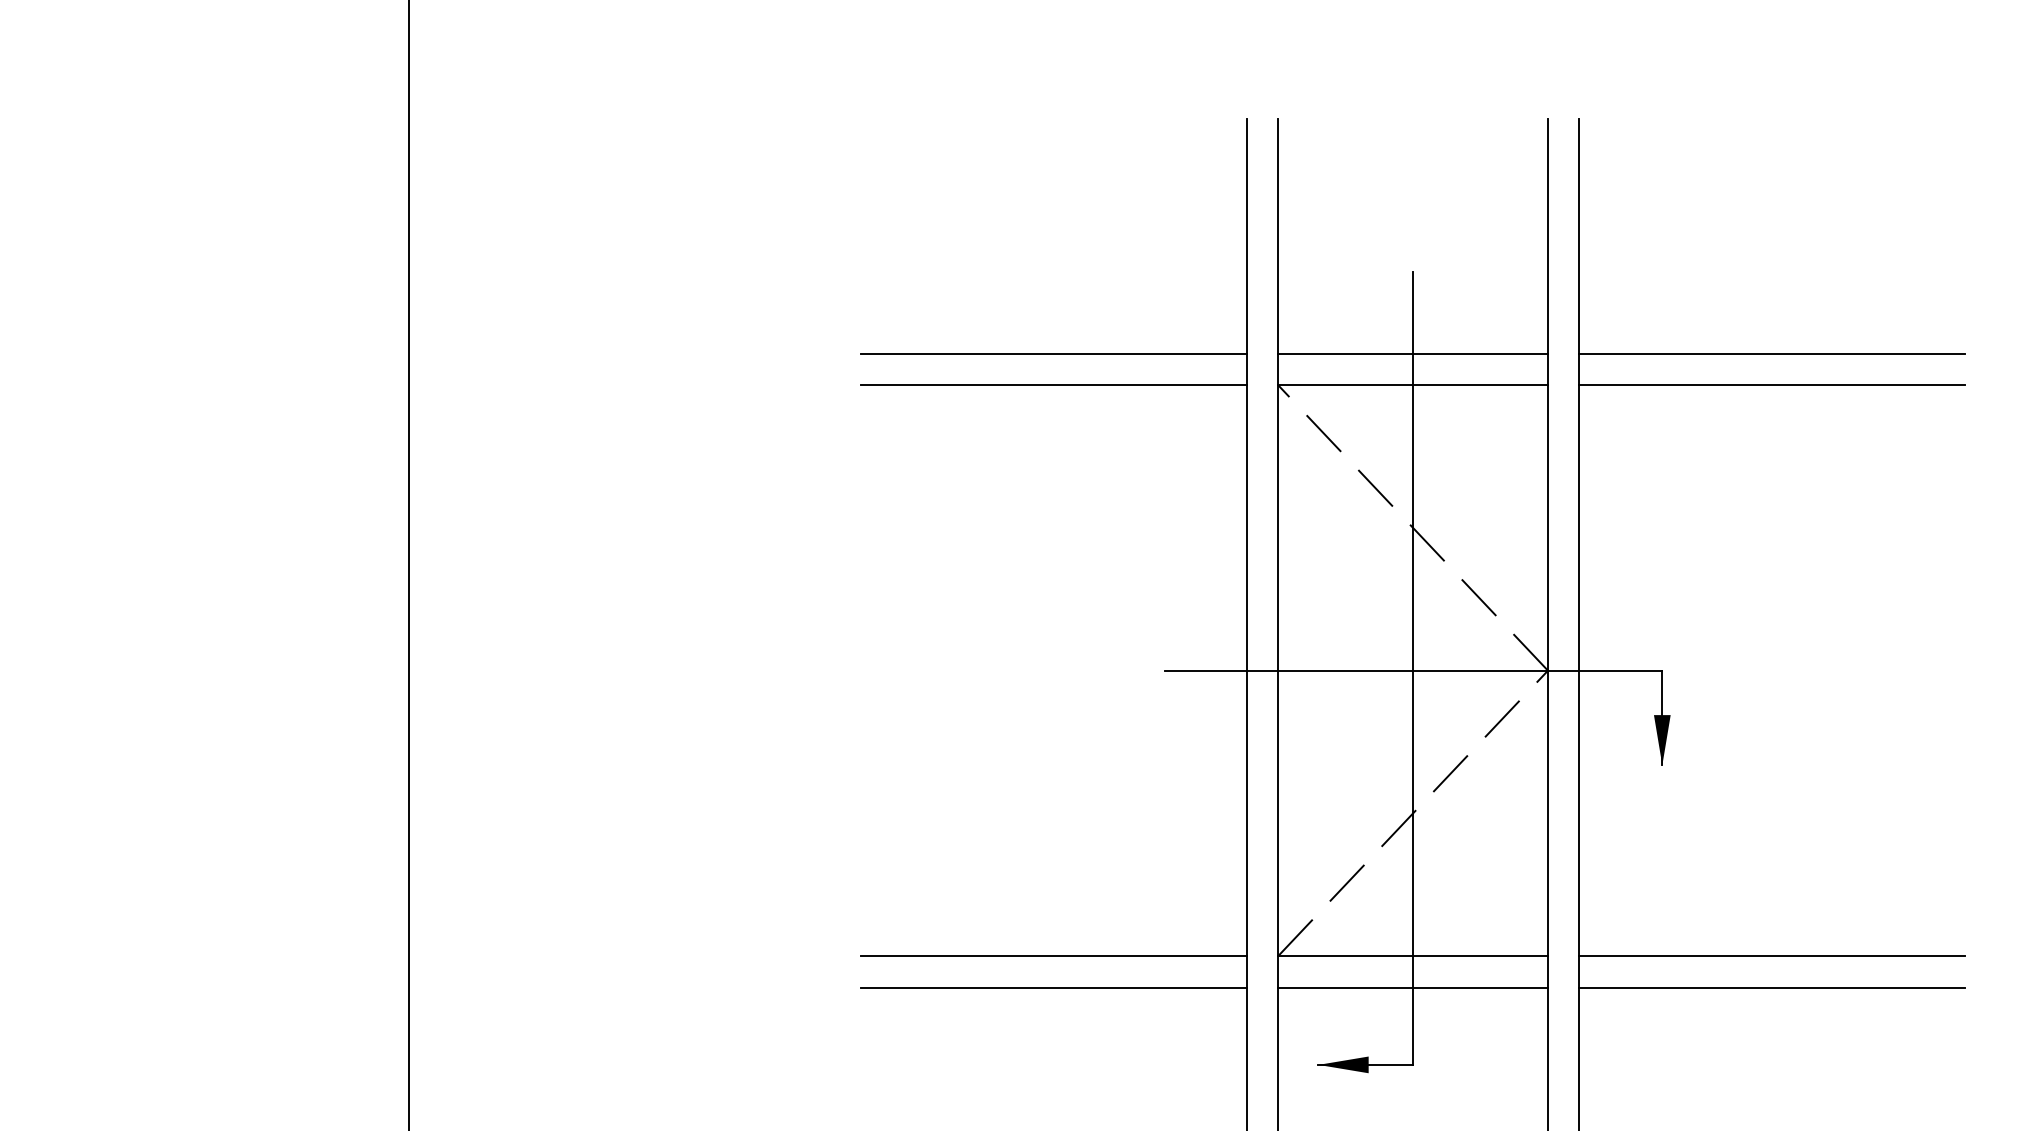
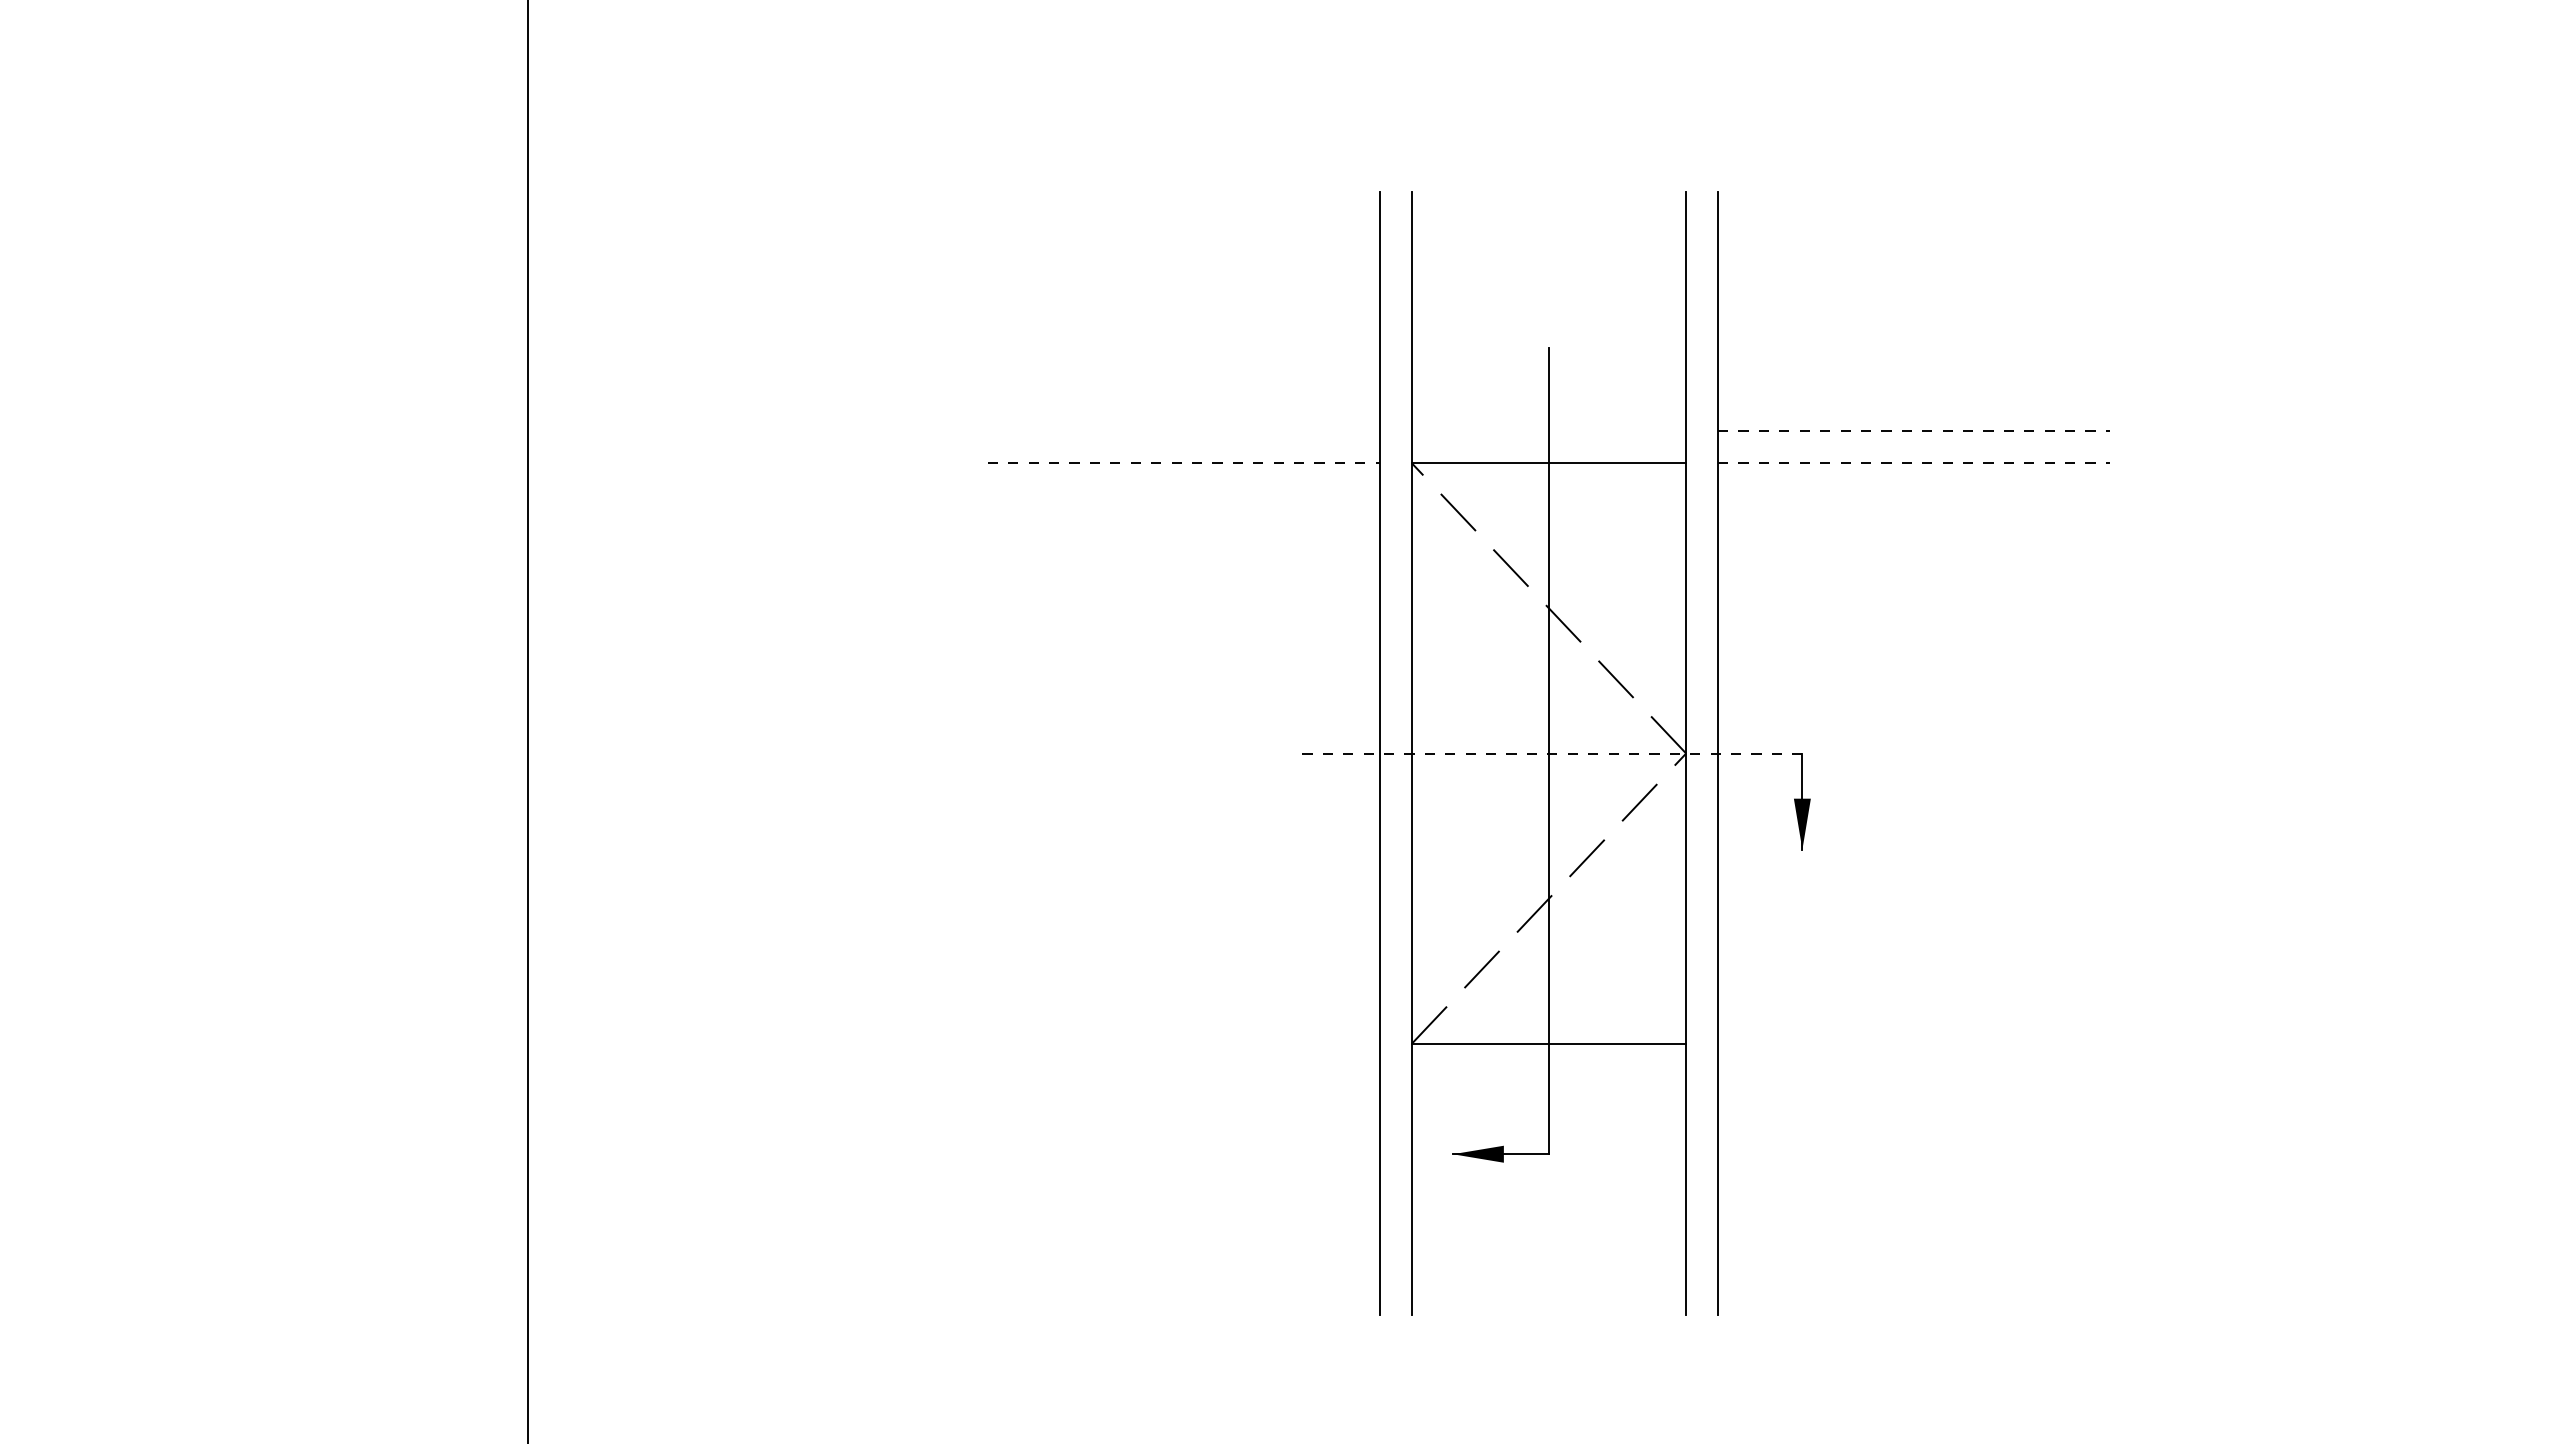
line: (1053, 353) -> (1183, 431), removed
line: (1412, 353) -> (1548, 431), removed
line: (1772, 353) -> (1914, 431), solid -> dashed
line: (1054, 385) -> (1184, 463), solid -> dashed
line: (1772, 385) -> (1914, 463), solid -> dashed
line: (1413, 670) -> (1549, 753), solid -> dashed
line: (1053, 955) -> (1183, 1043), removed
line: (1772, 955) -> (1914, 1043), removed
line: (1053, 987) -> (1183, 1075), removed
line: (1412, 987) -> (1548, 1075), removed
line: (1772, 987) -> (1914, 1075), removed

